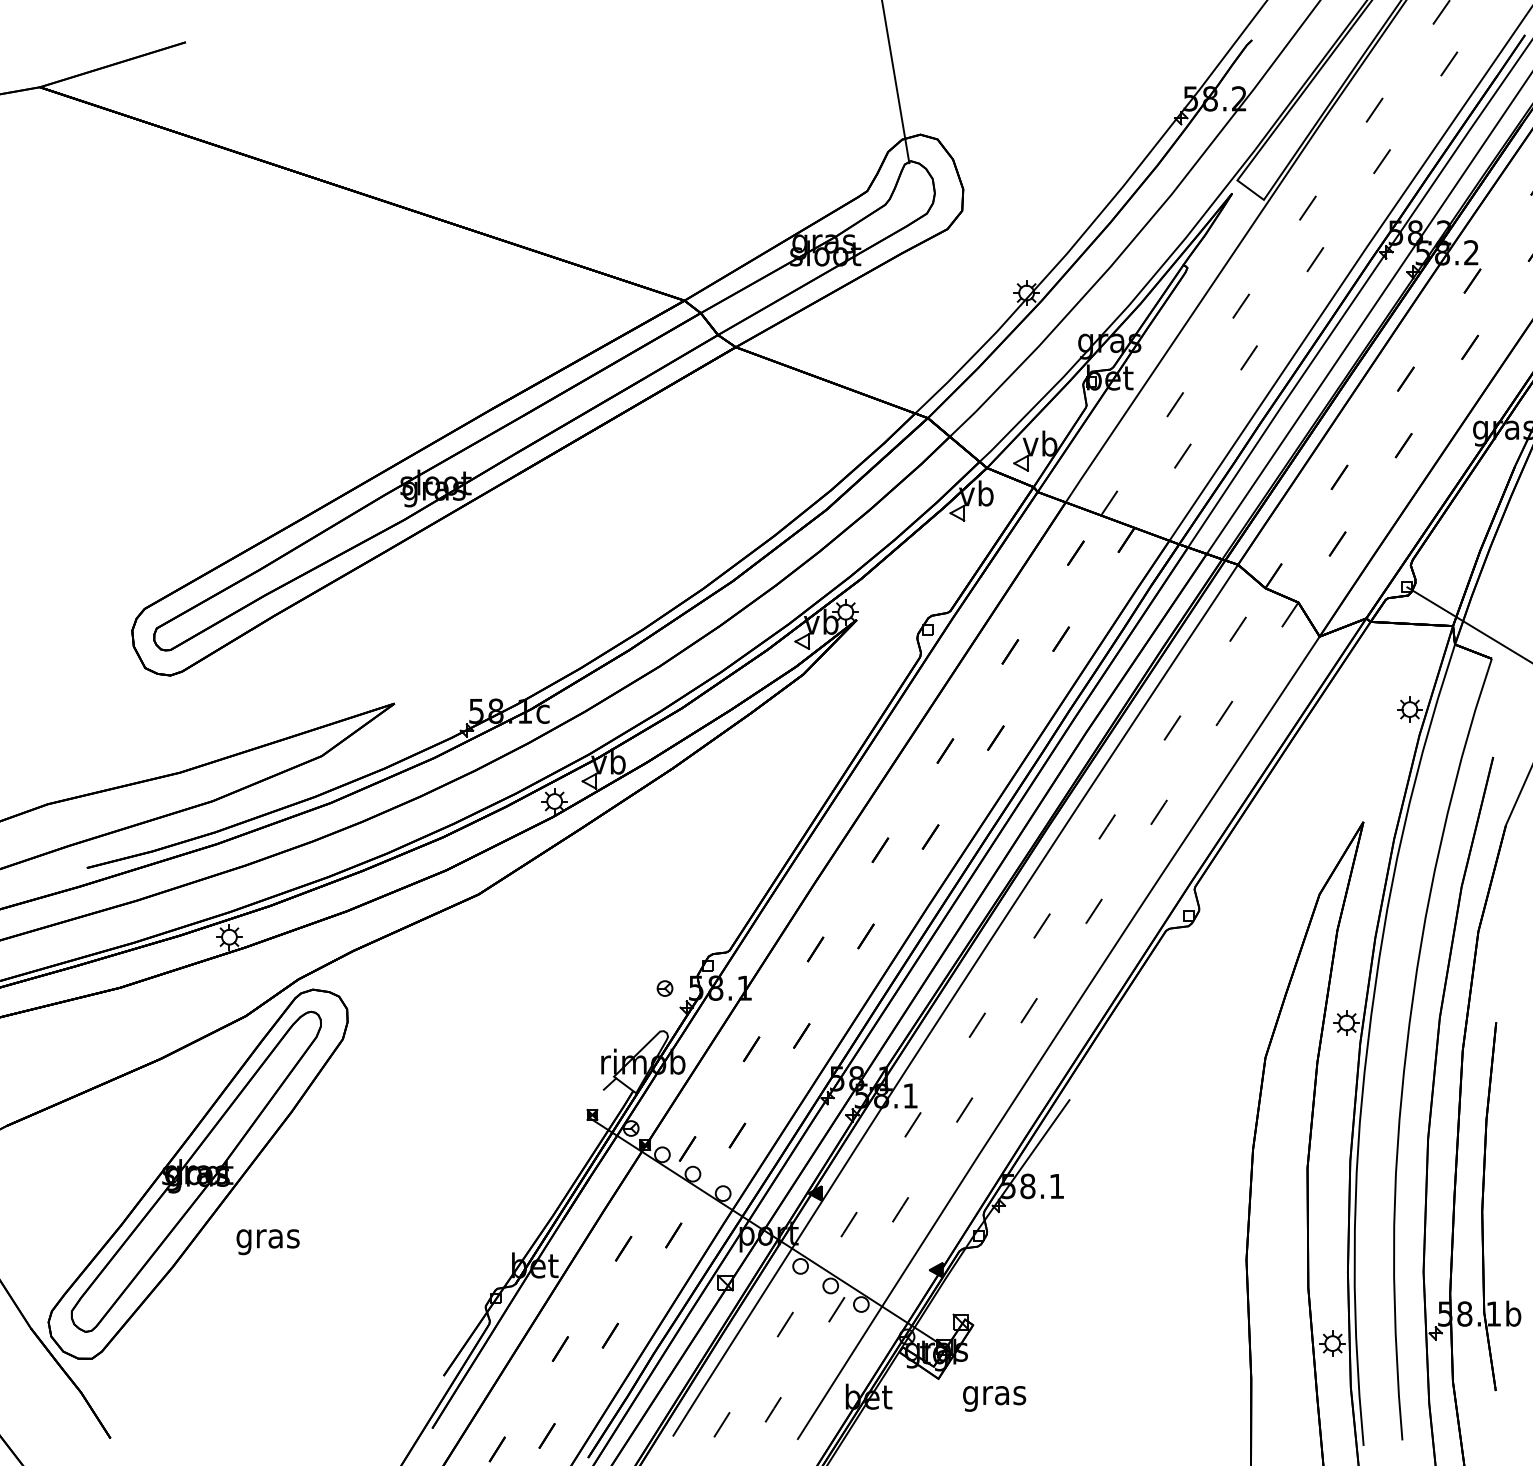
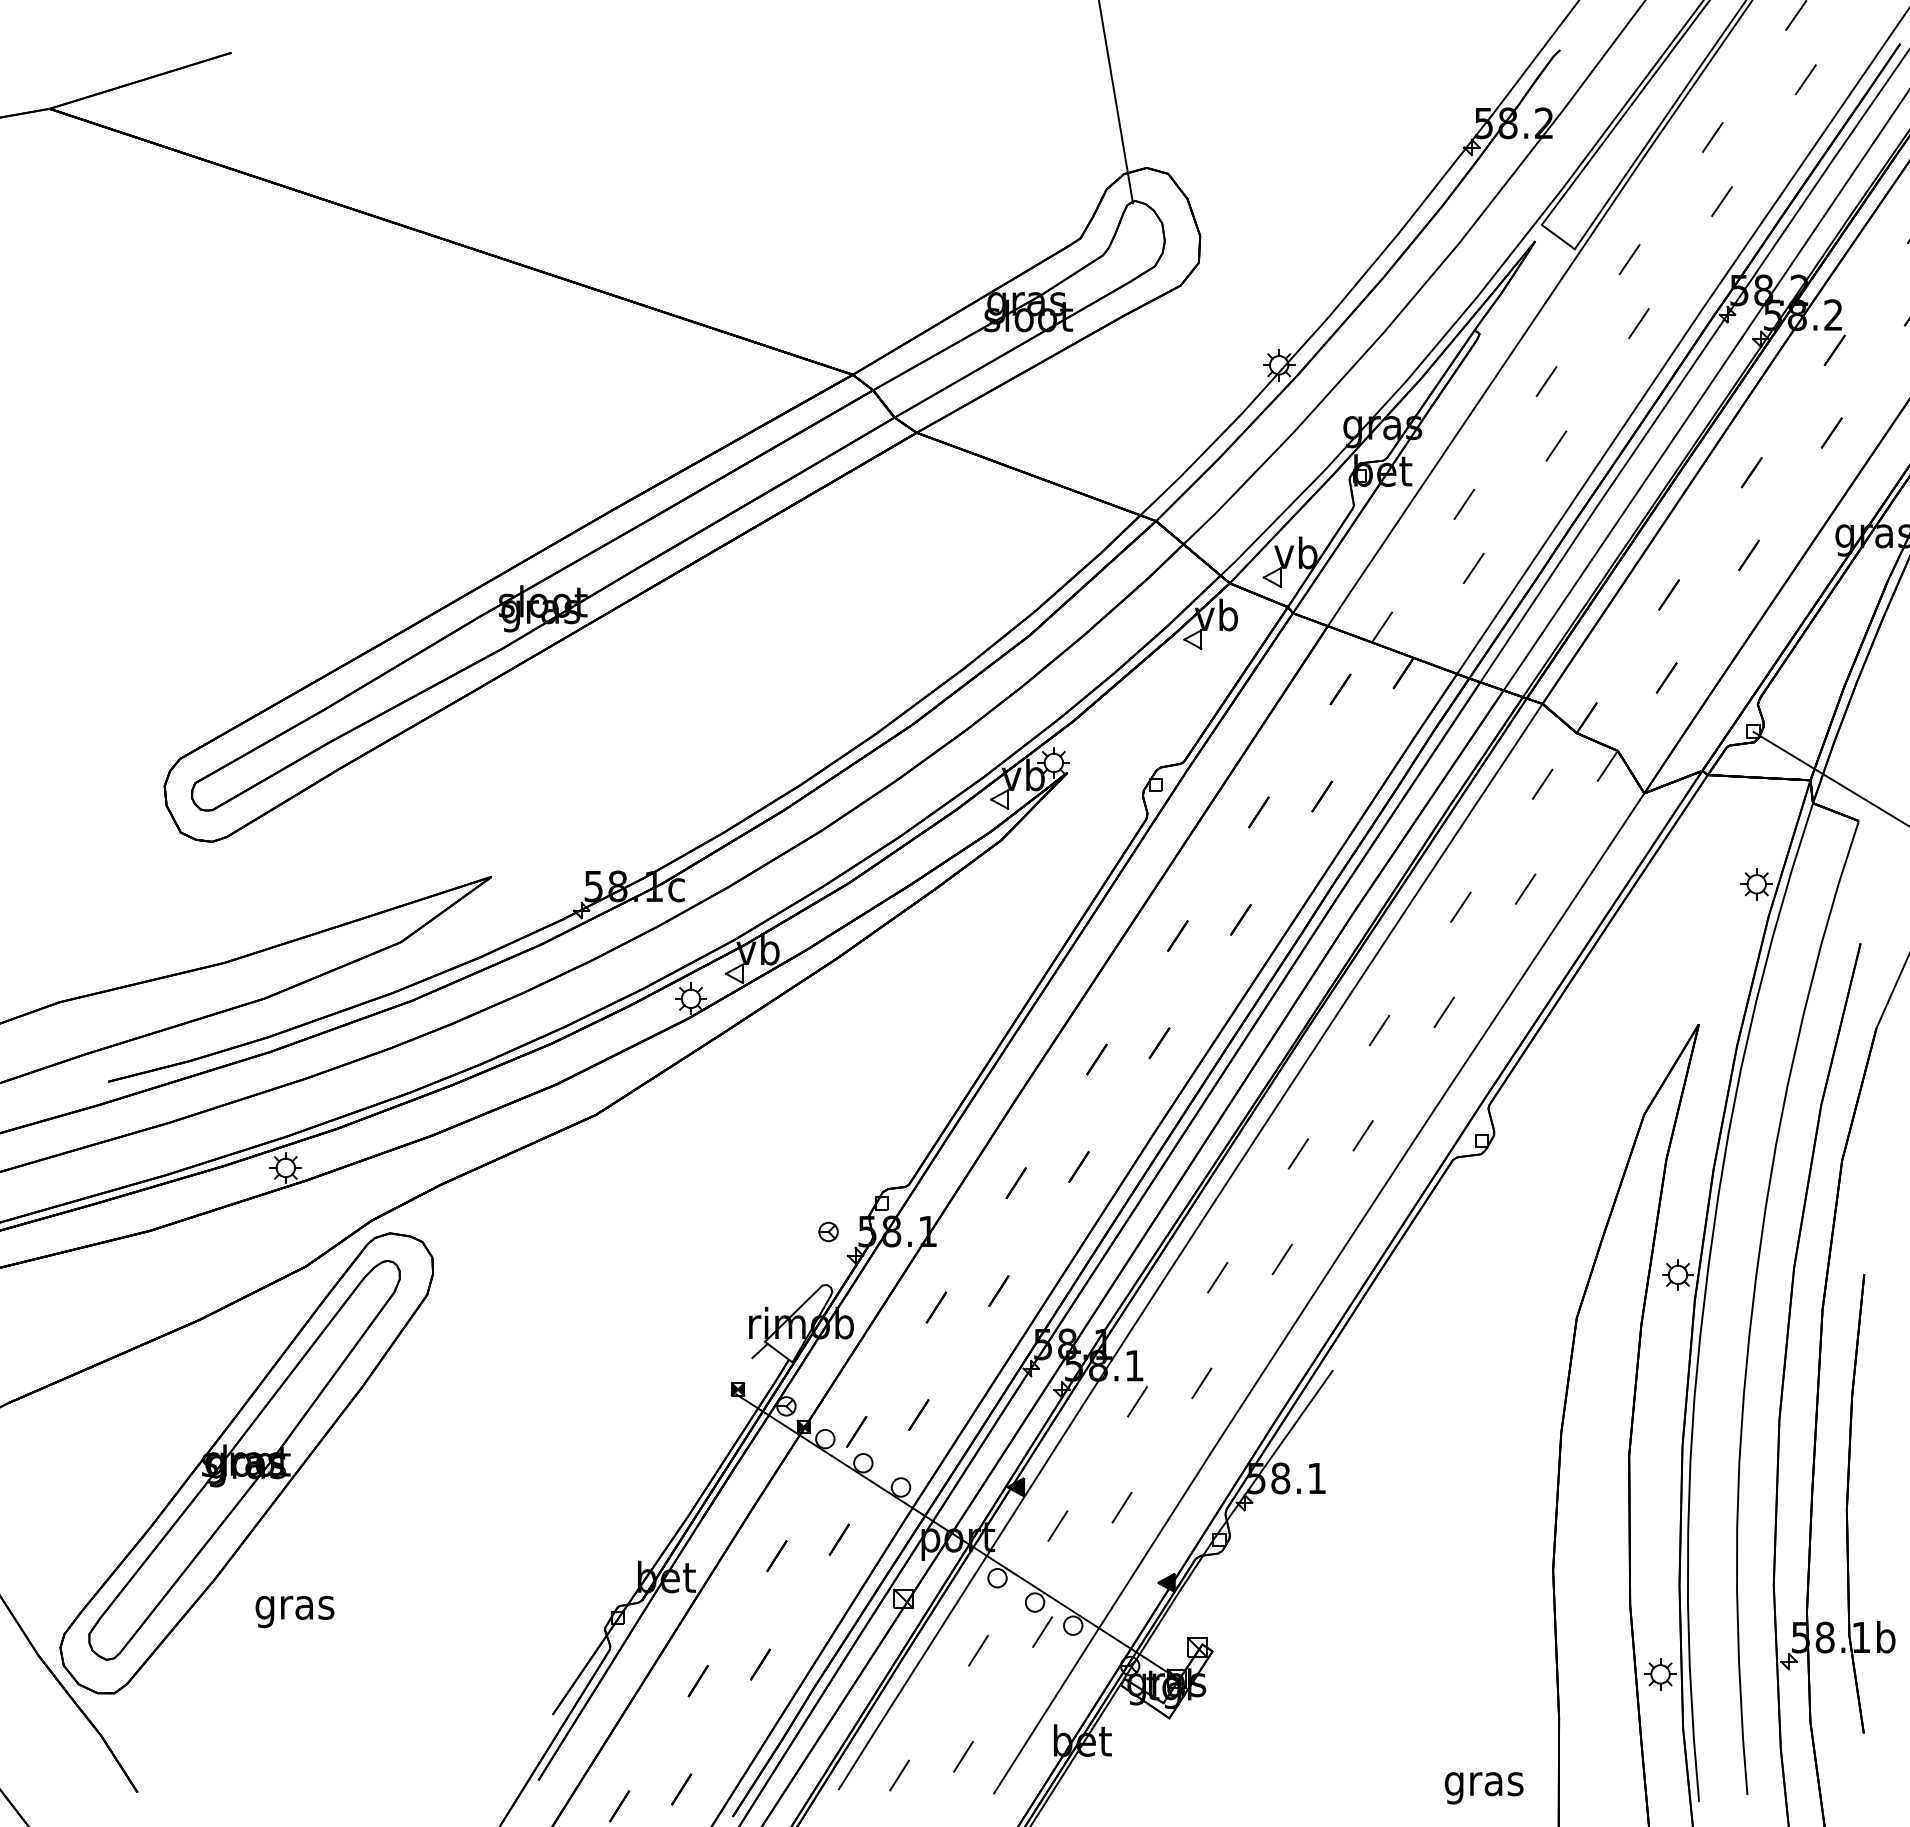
text: (267, 1241) -> (294, 1611), moved
text: (994, 1399) -> (1483, 1788), moved

